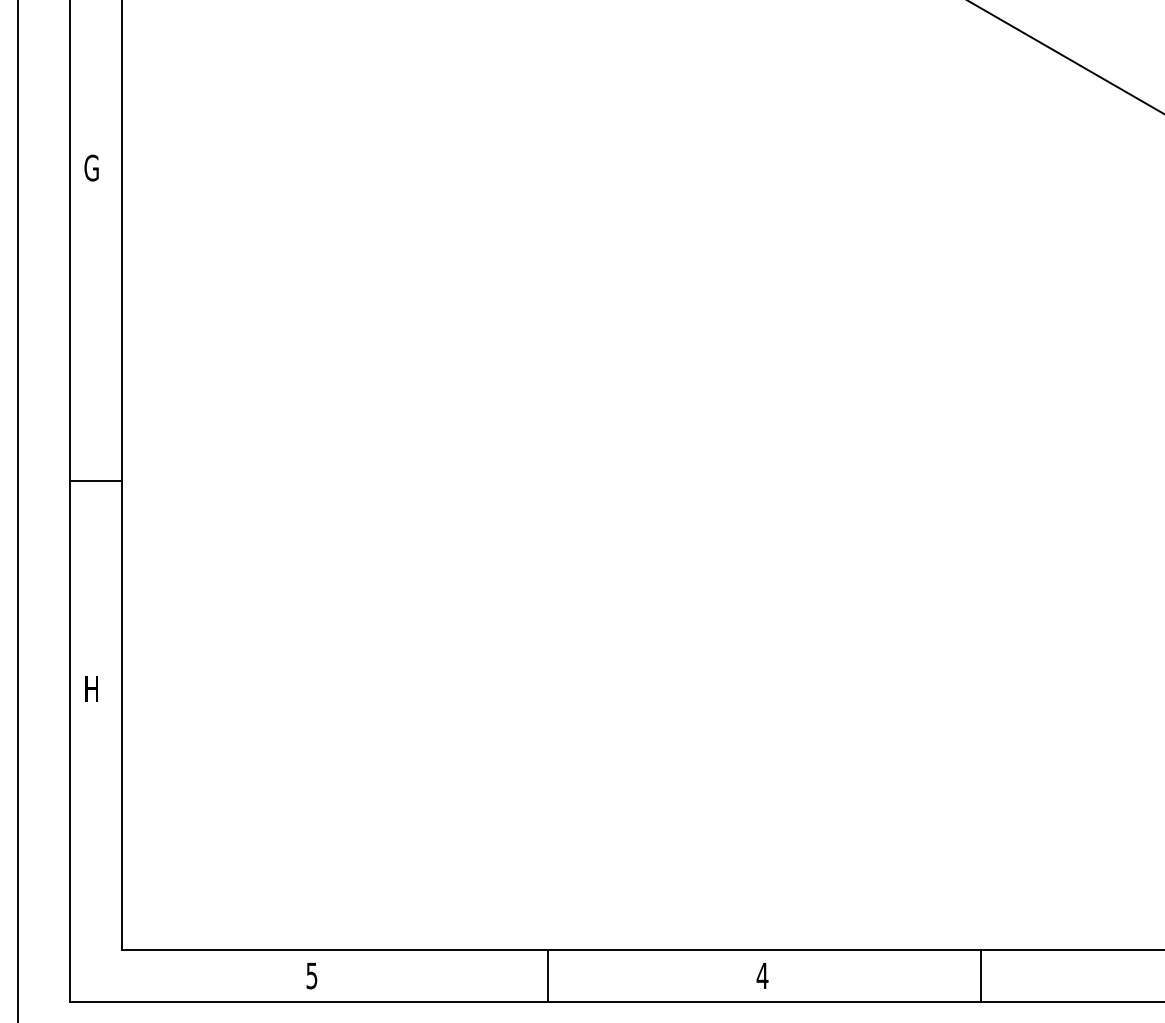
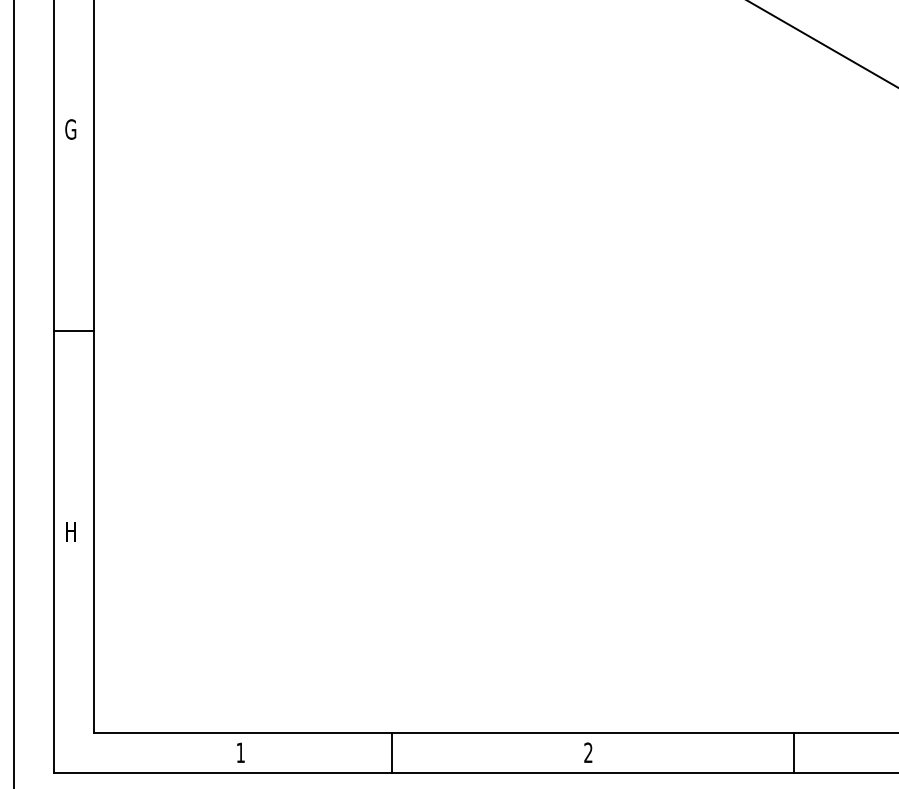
line: (95, 480) -> (73, 330), moved
text: (311, 975) -> (240, 752), 5 -> 1
line: (547, 975) -> (391, 752), moved
text: (762, 975) -> (588, 752), 4 -> 2
line: (980, 975) -> (793, 752), moved

